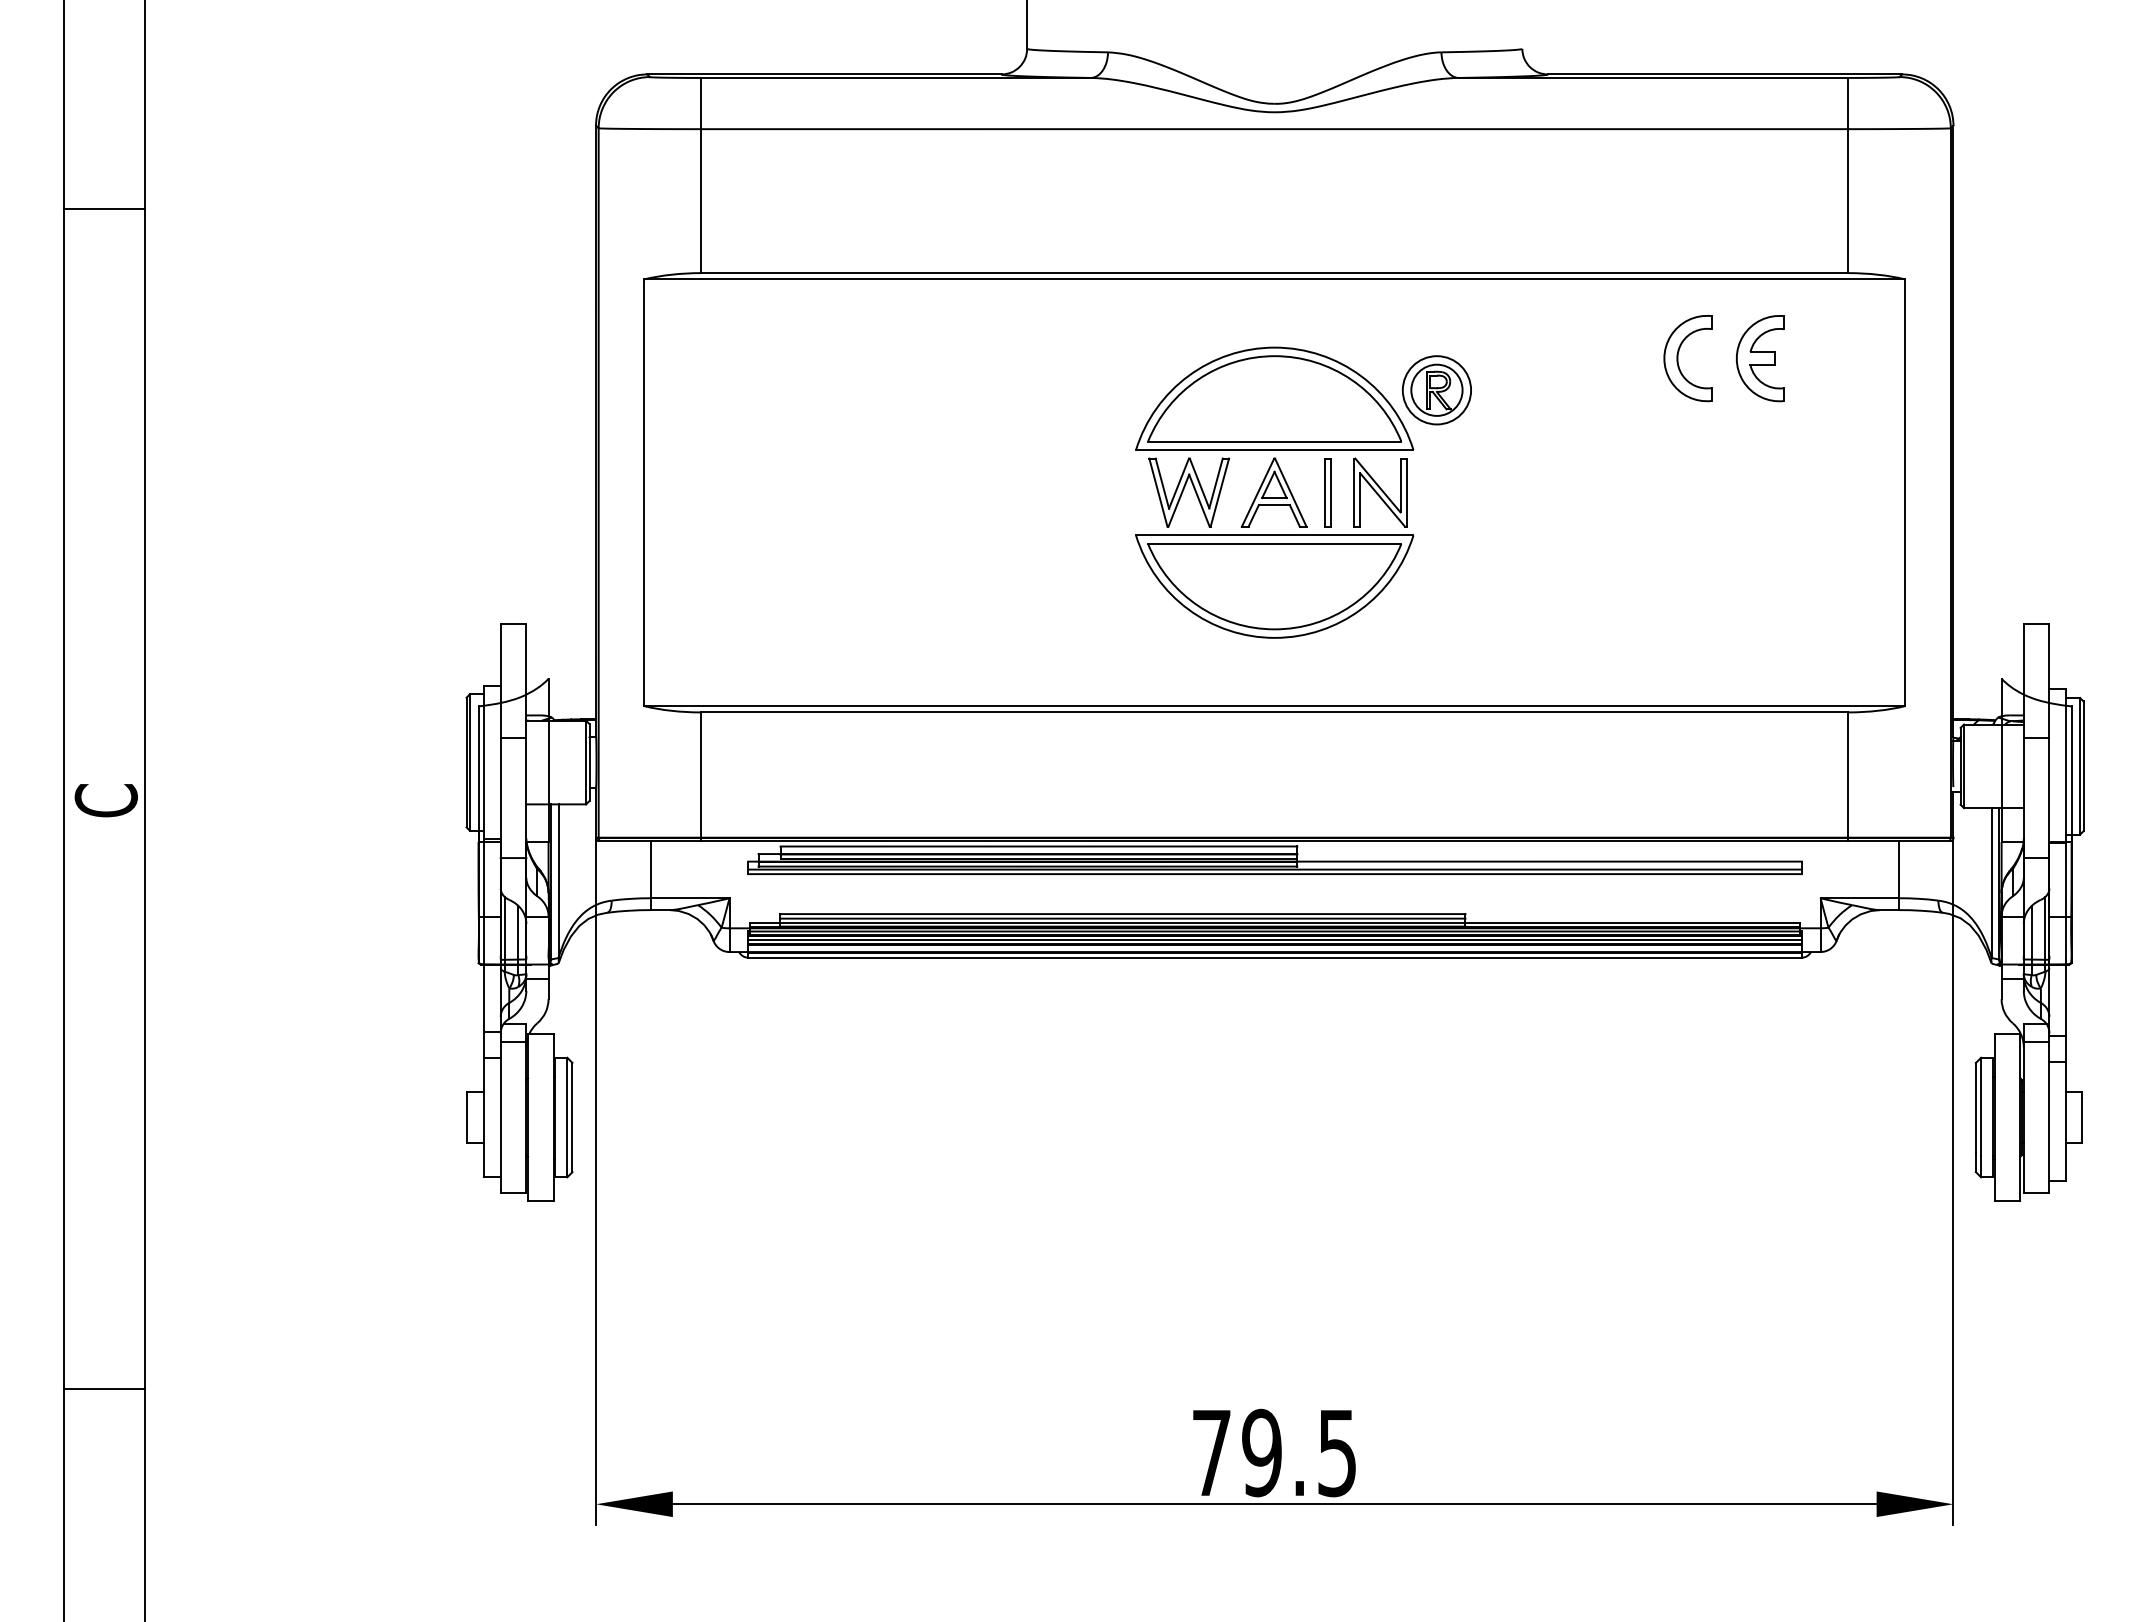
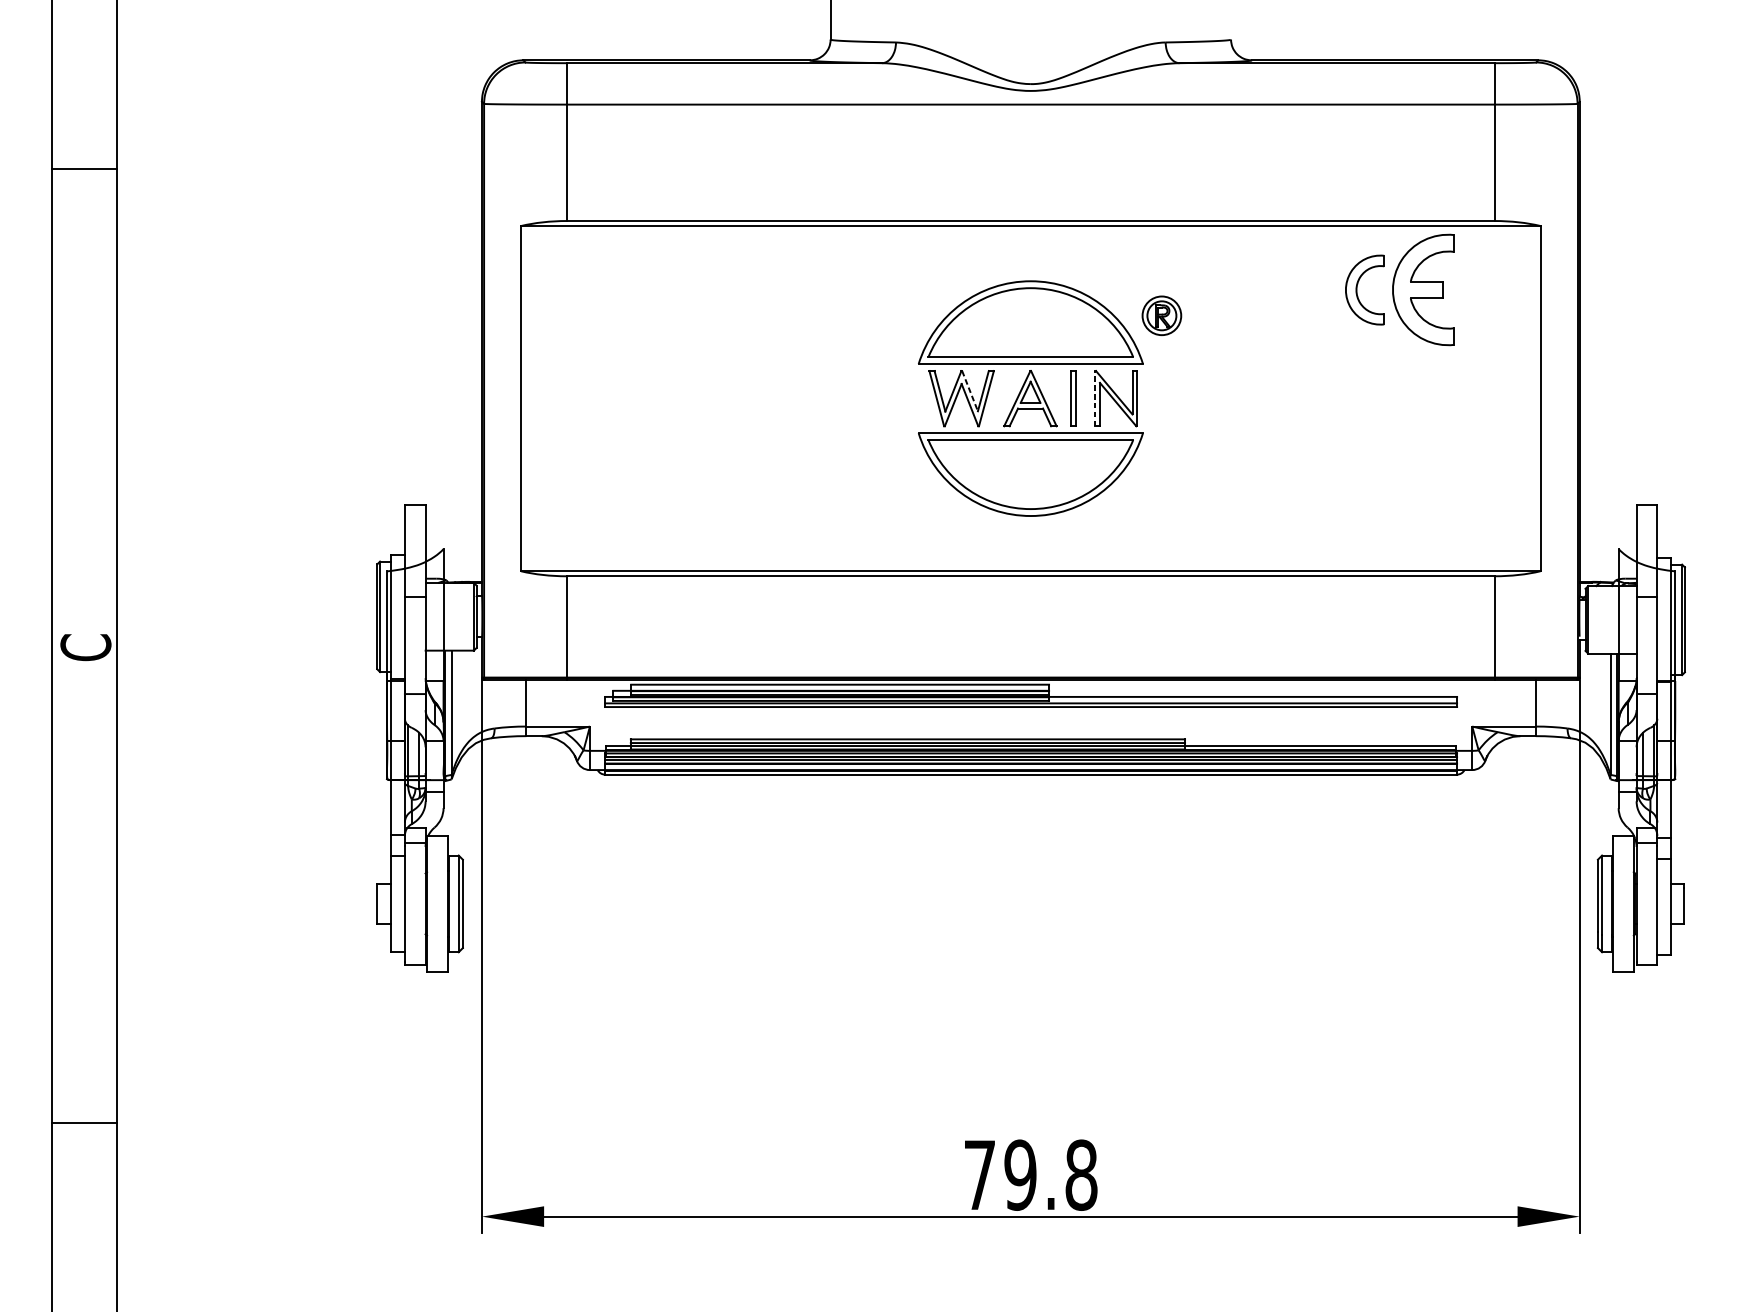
part: (1760, 358) -> (1423, 290), size x1.6
part: (1436, 390) -> (1161, 315), size x0.7
line: (1199, 483) -> (969, 391), solid -> dashed
line: (1354, 492) -> (1095, 398), solid -> dashed
text: (1337, 1452) -> (1081, 1174), 79.5 -> 79.8

